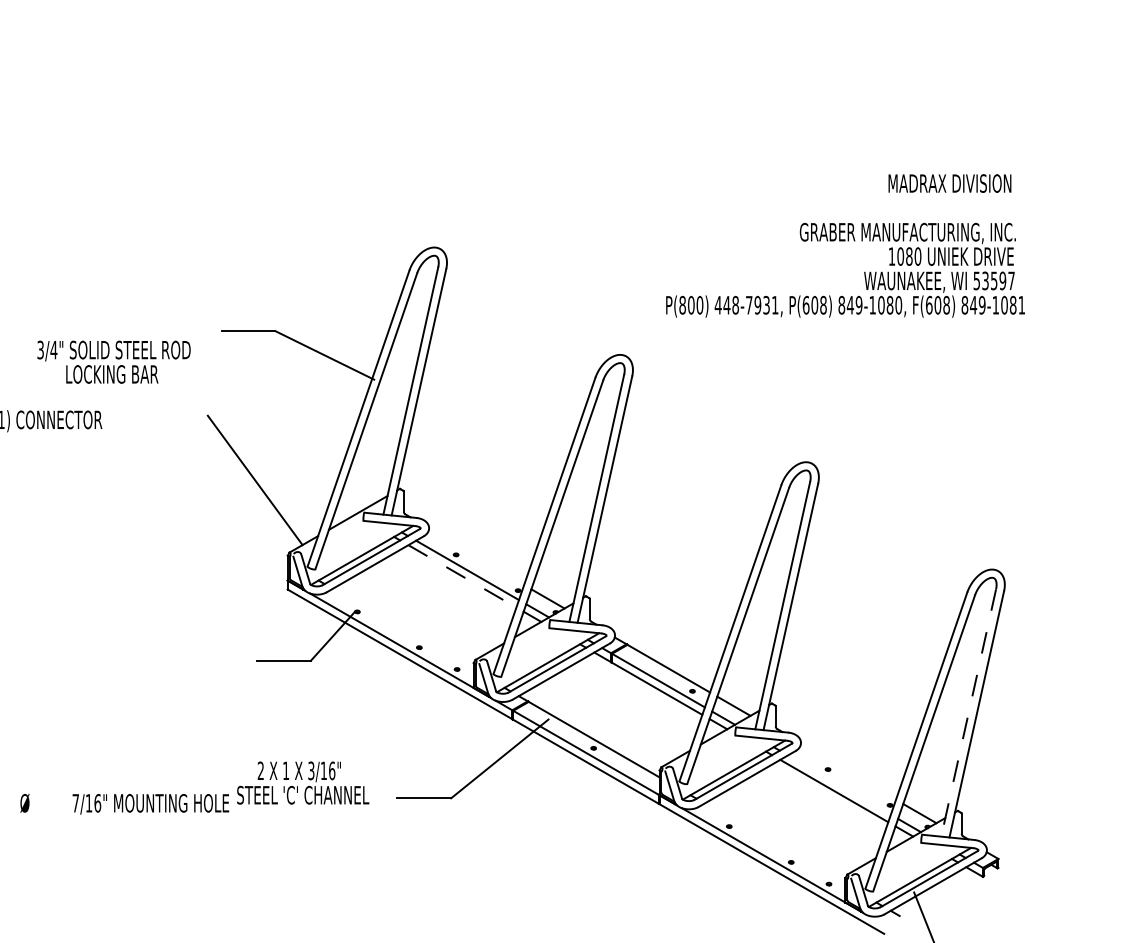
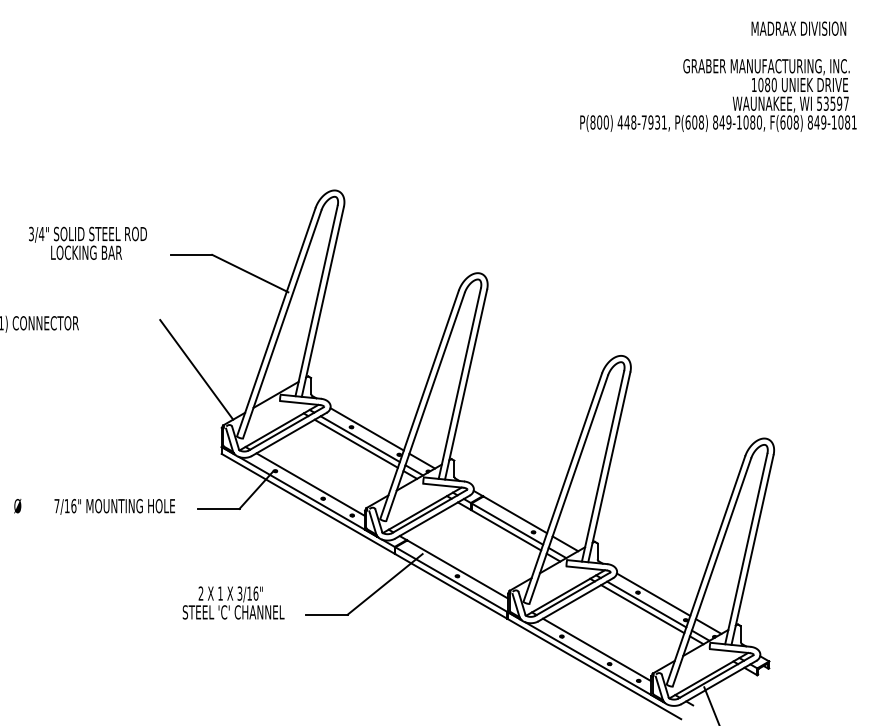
text: (845, 245) -> (718, 76), moved
text: (113, 361) -> (87, 242), moved
line: (476, 557) -> (367, 429), added
line: (462, 576) -> (356, 443), dashed -> solid
line: (402, 629) -> (310, 484), added
line: (968, 713) -> (746, 549), dashed -> solid
line: (848, 771) -> (653, 594), added
line: (839, 784) -> (646, 604), added
text: (124, 804) -> (94, 507), moved
line: (774, 843) -> (596, 649), added

